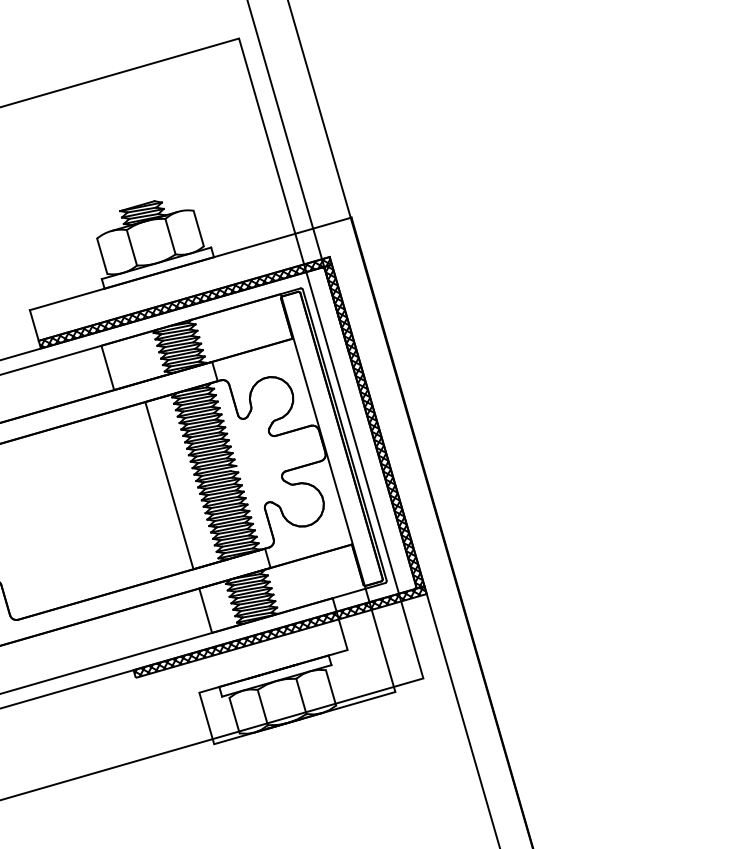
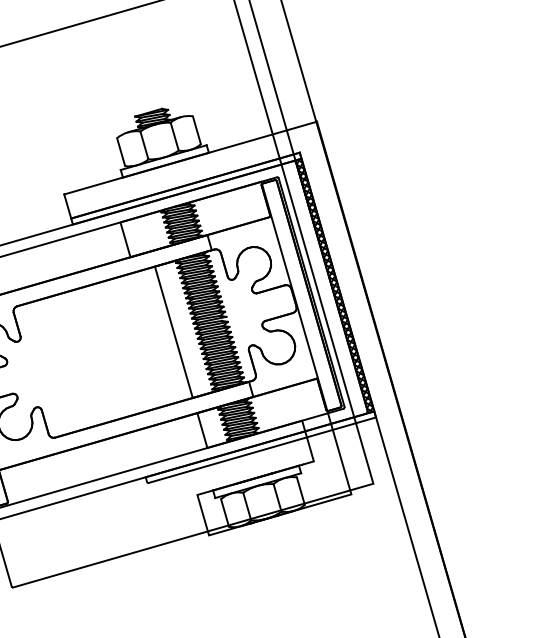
hatch: (185, 302) -> (186, 188), removed
hatch: (279, 631) -> (260, 446), removed

